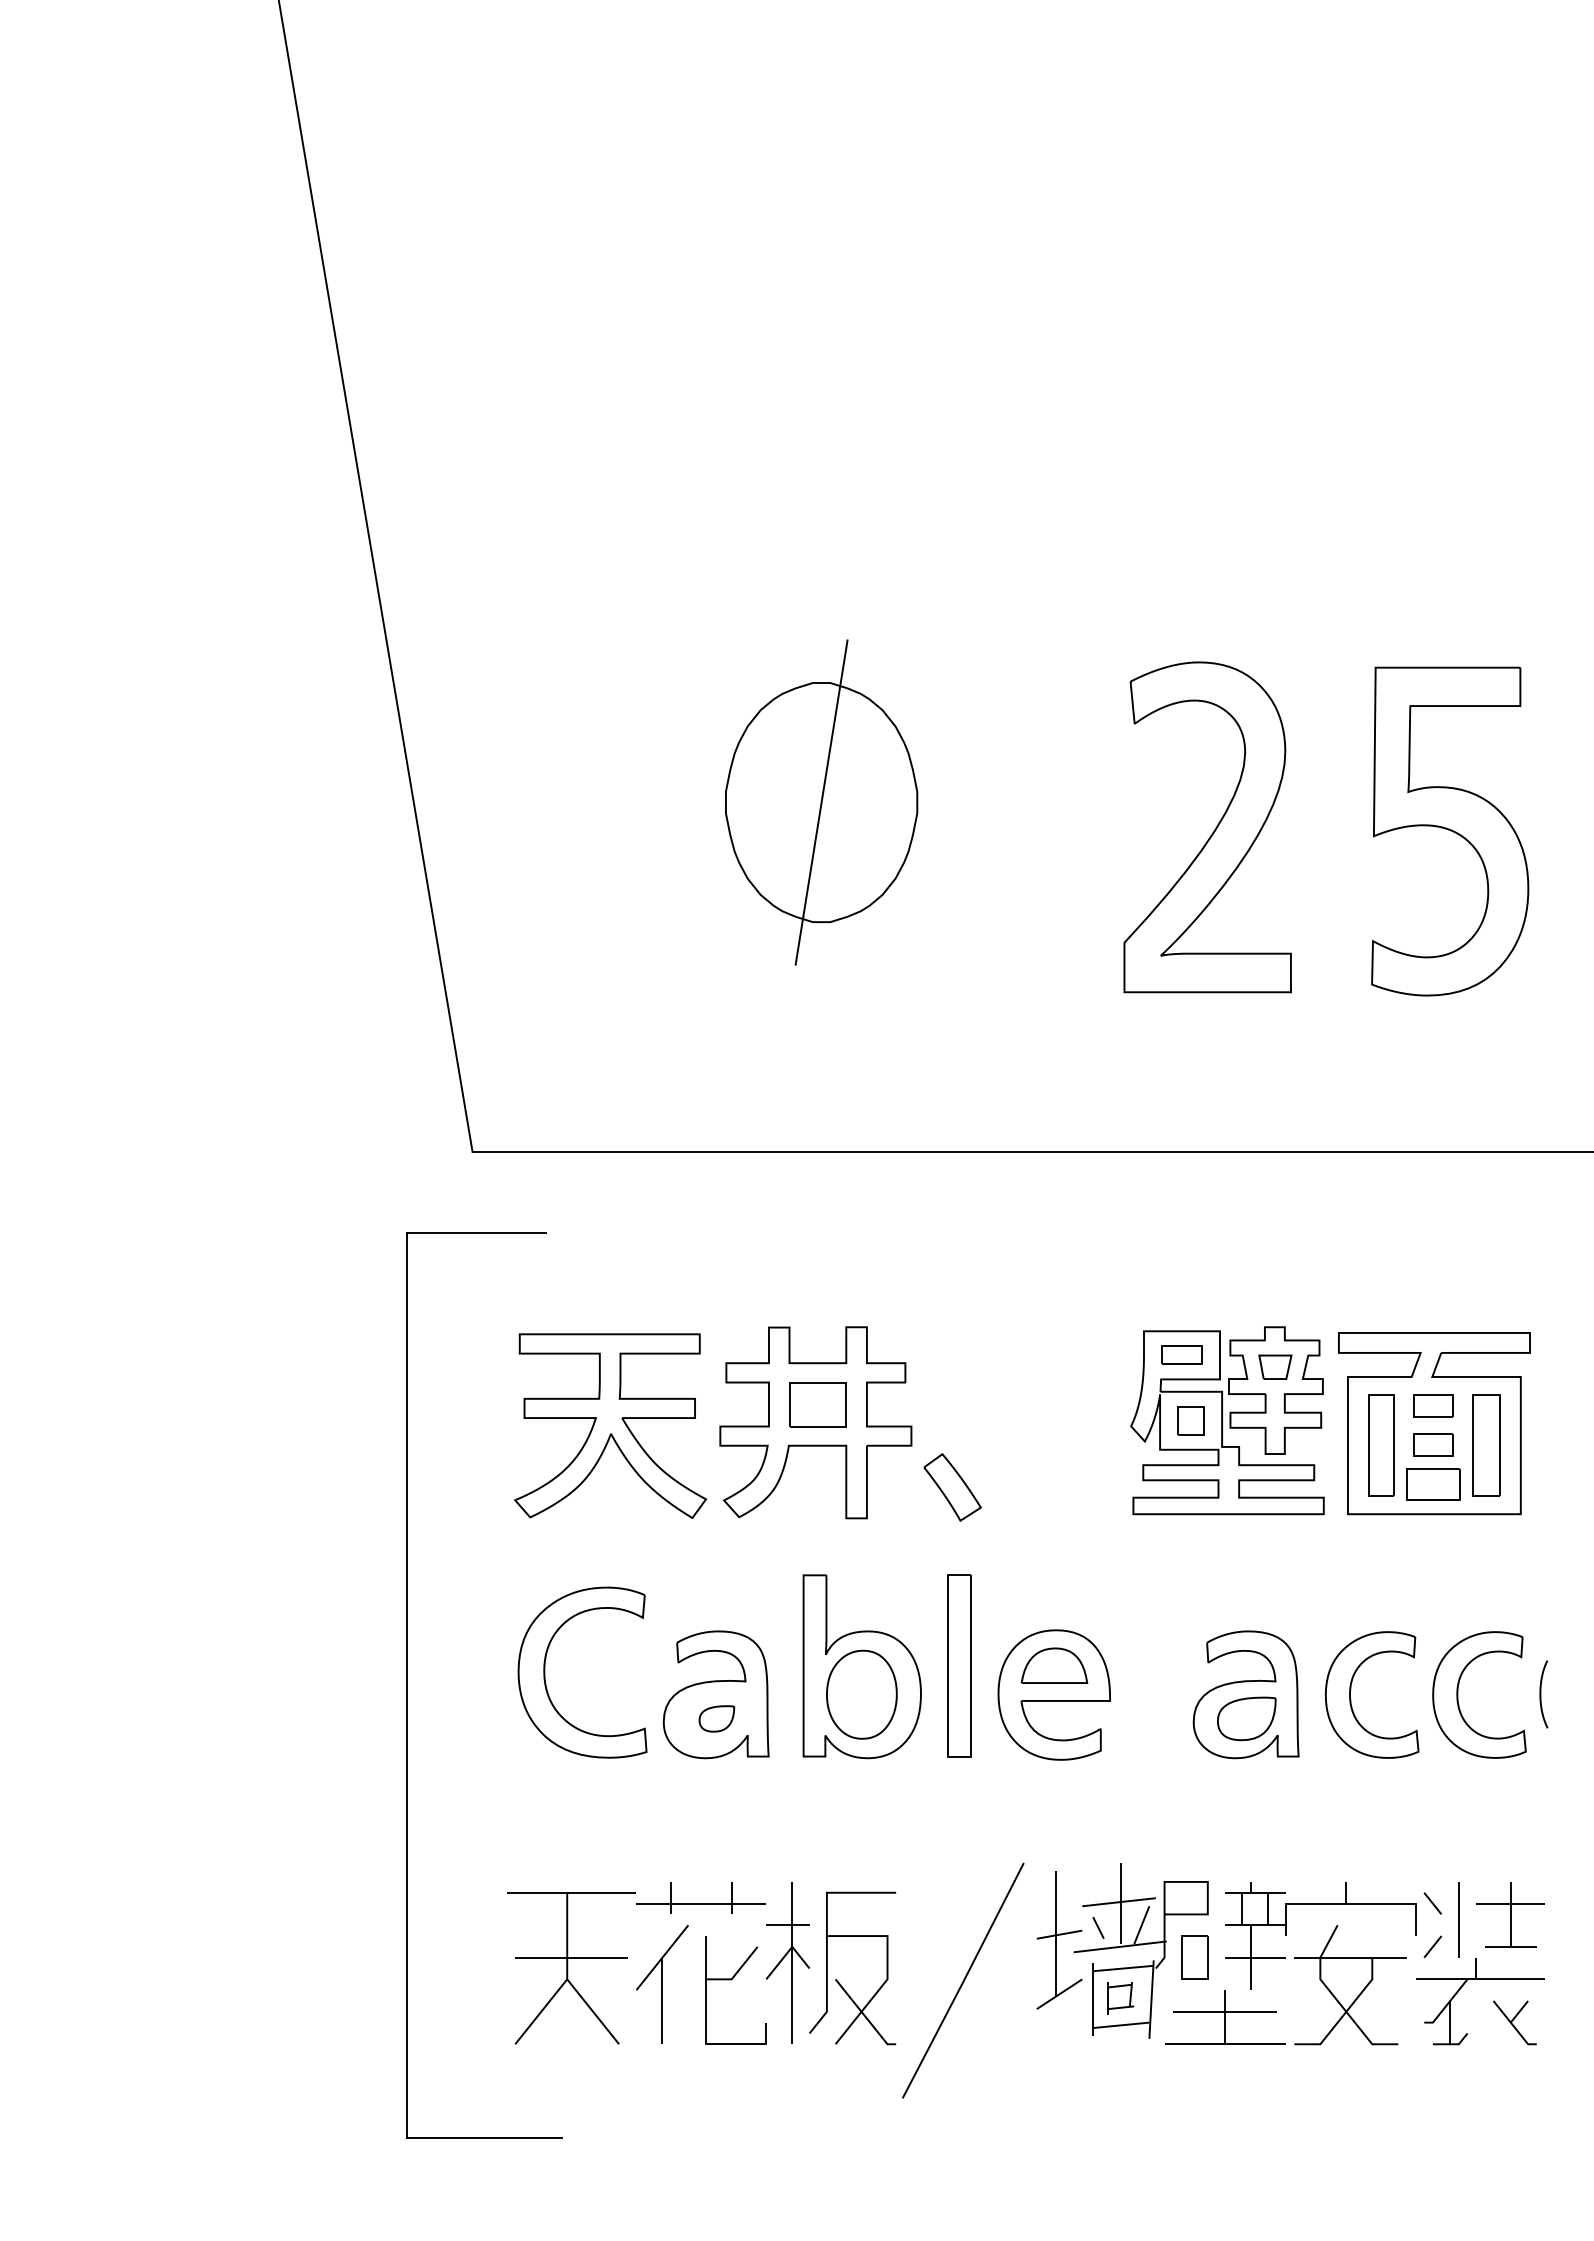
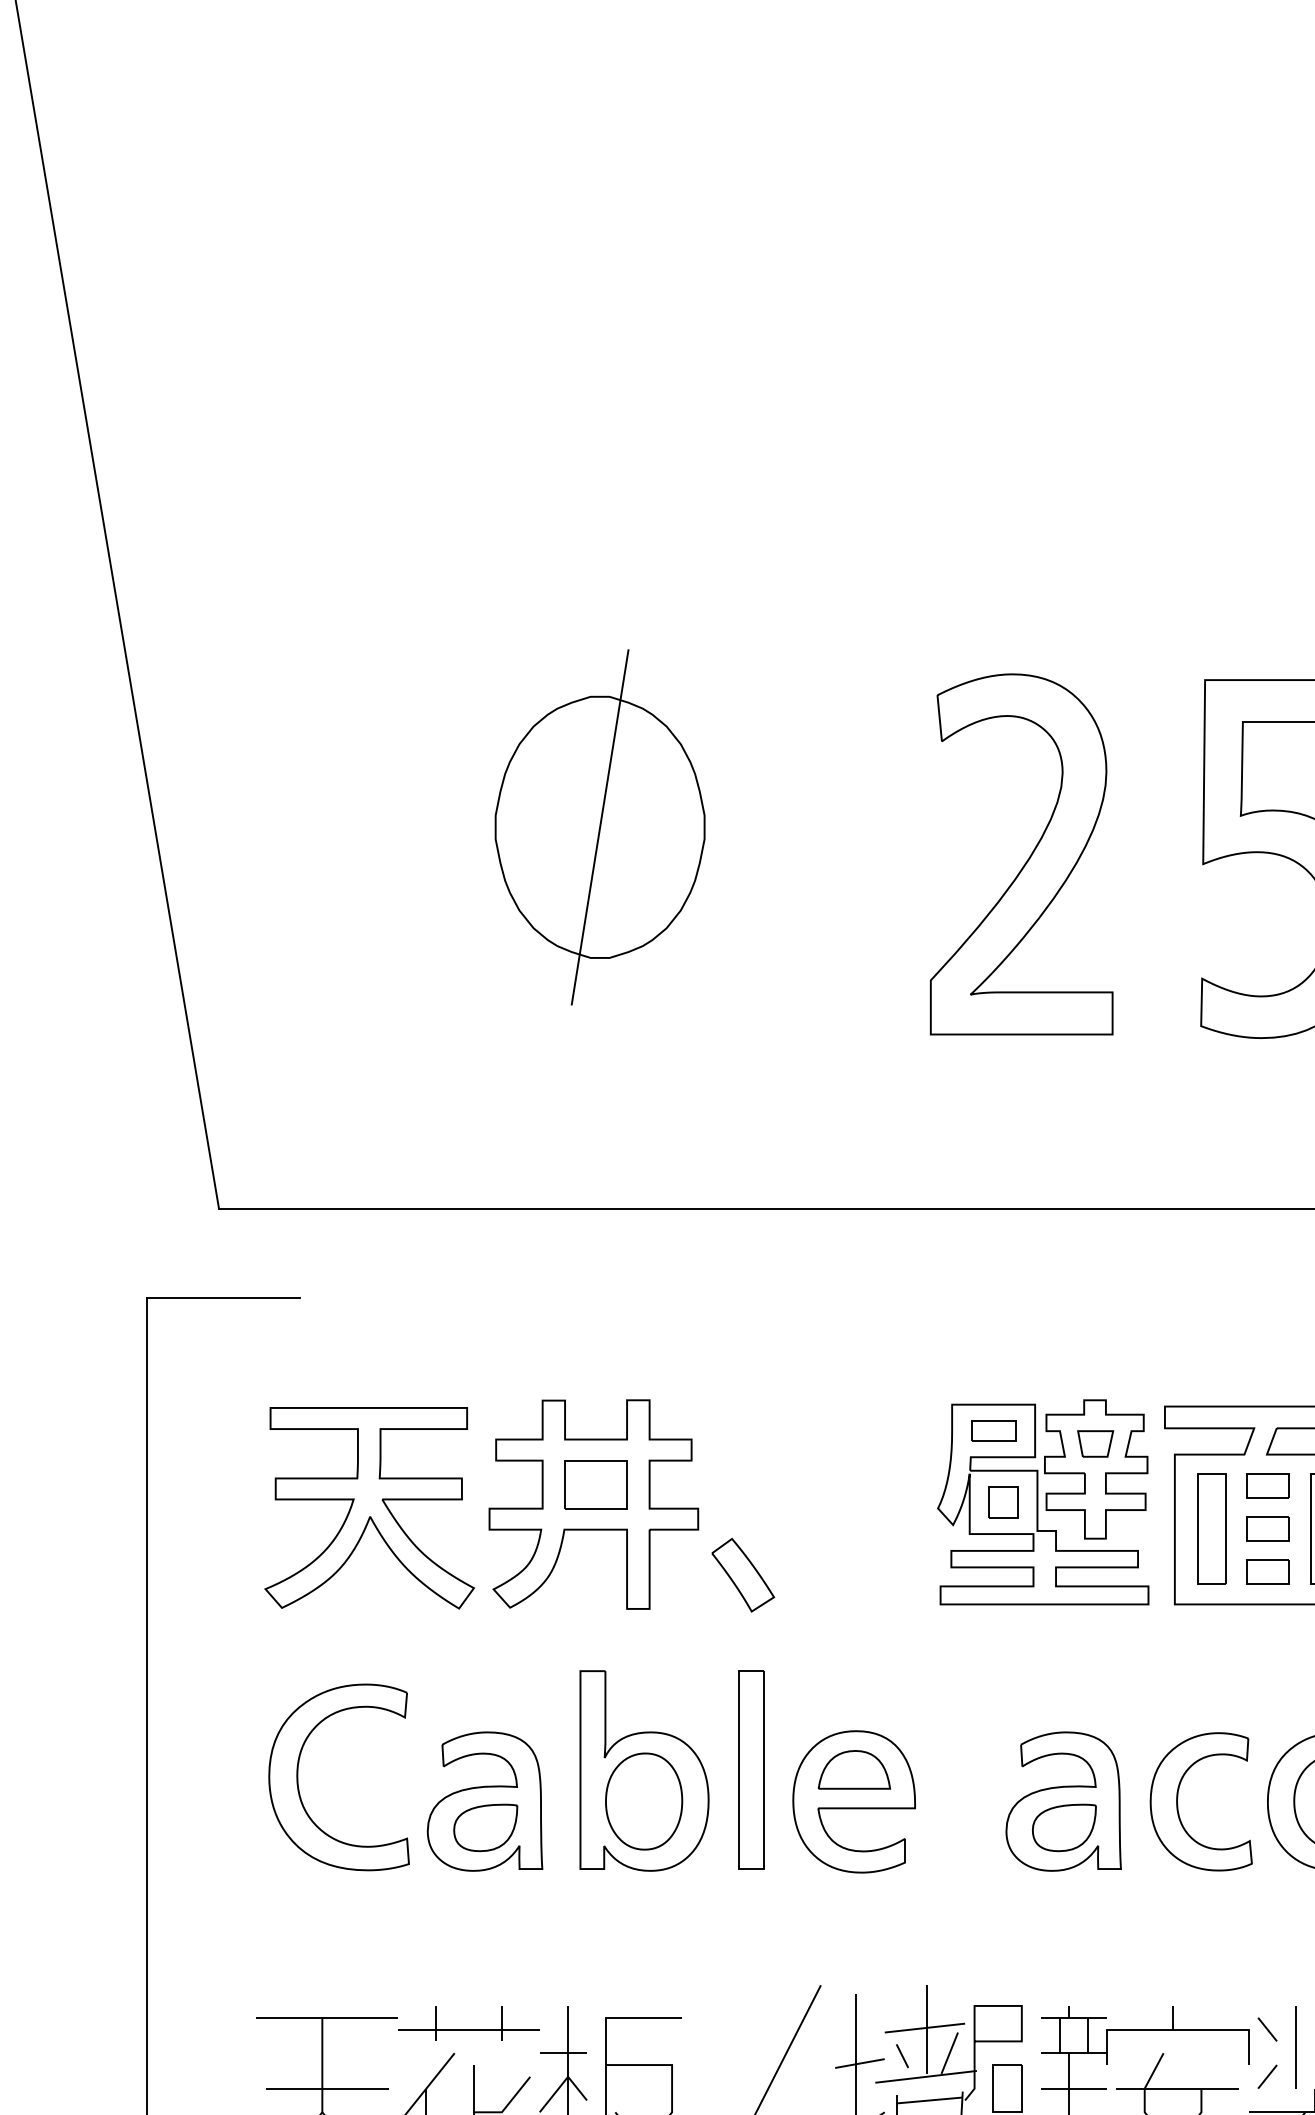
part: (1433, 1484) -> (1268, 1571), size x0.71
part: (716, 1718) -> (485, 1827), size x1.67

